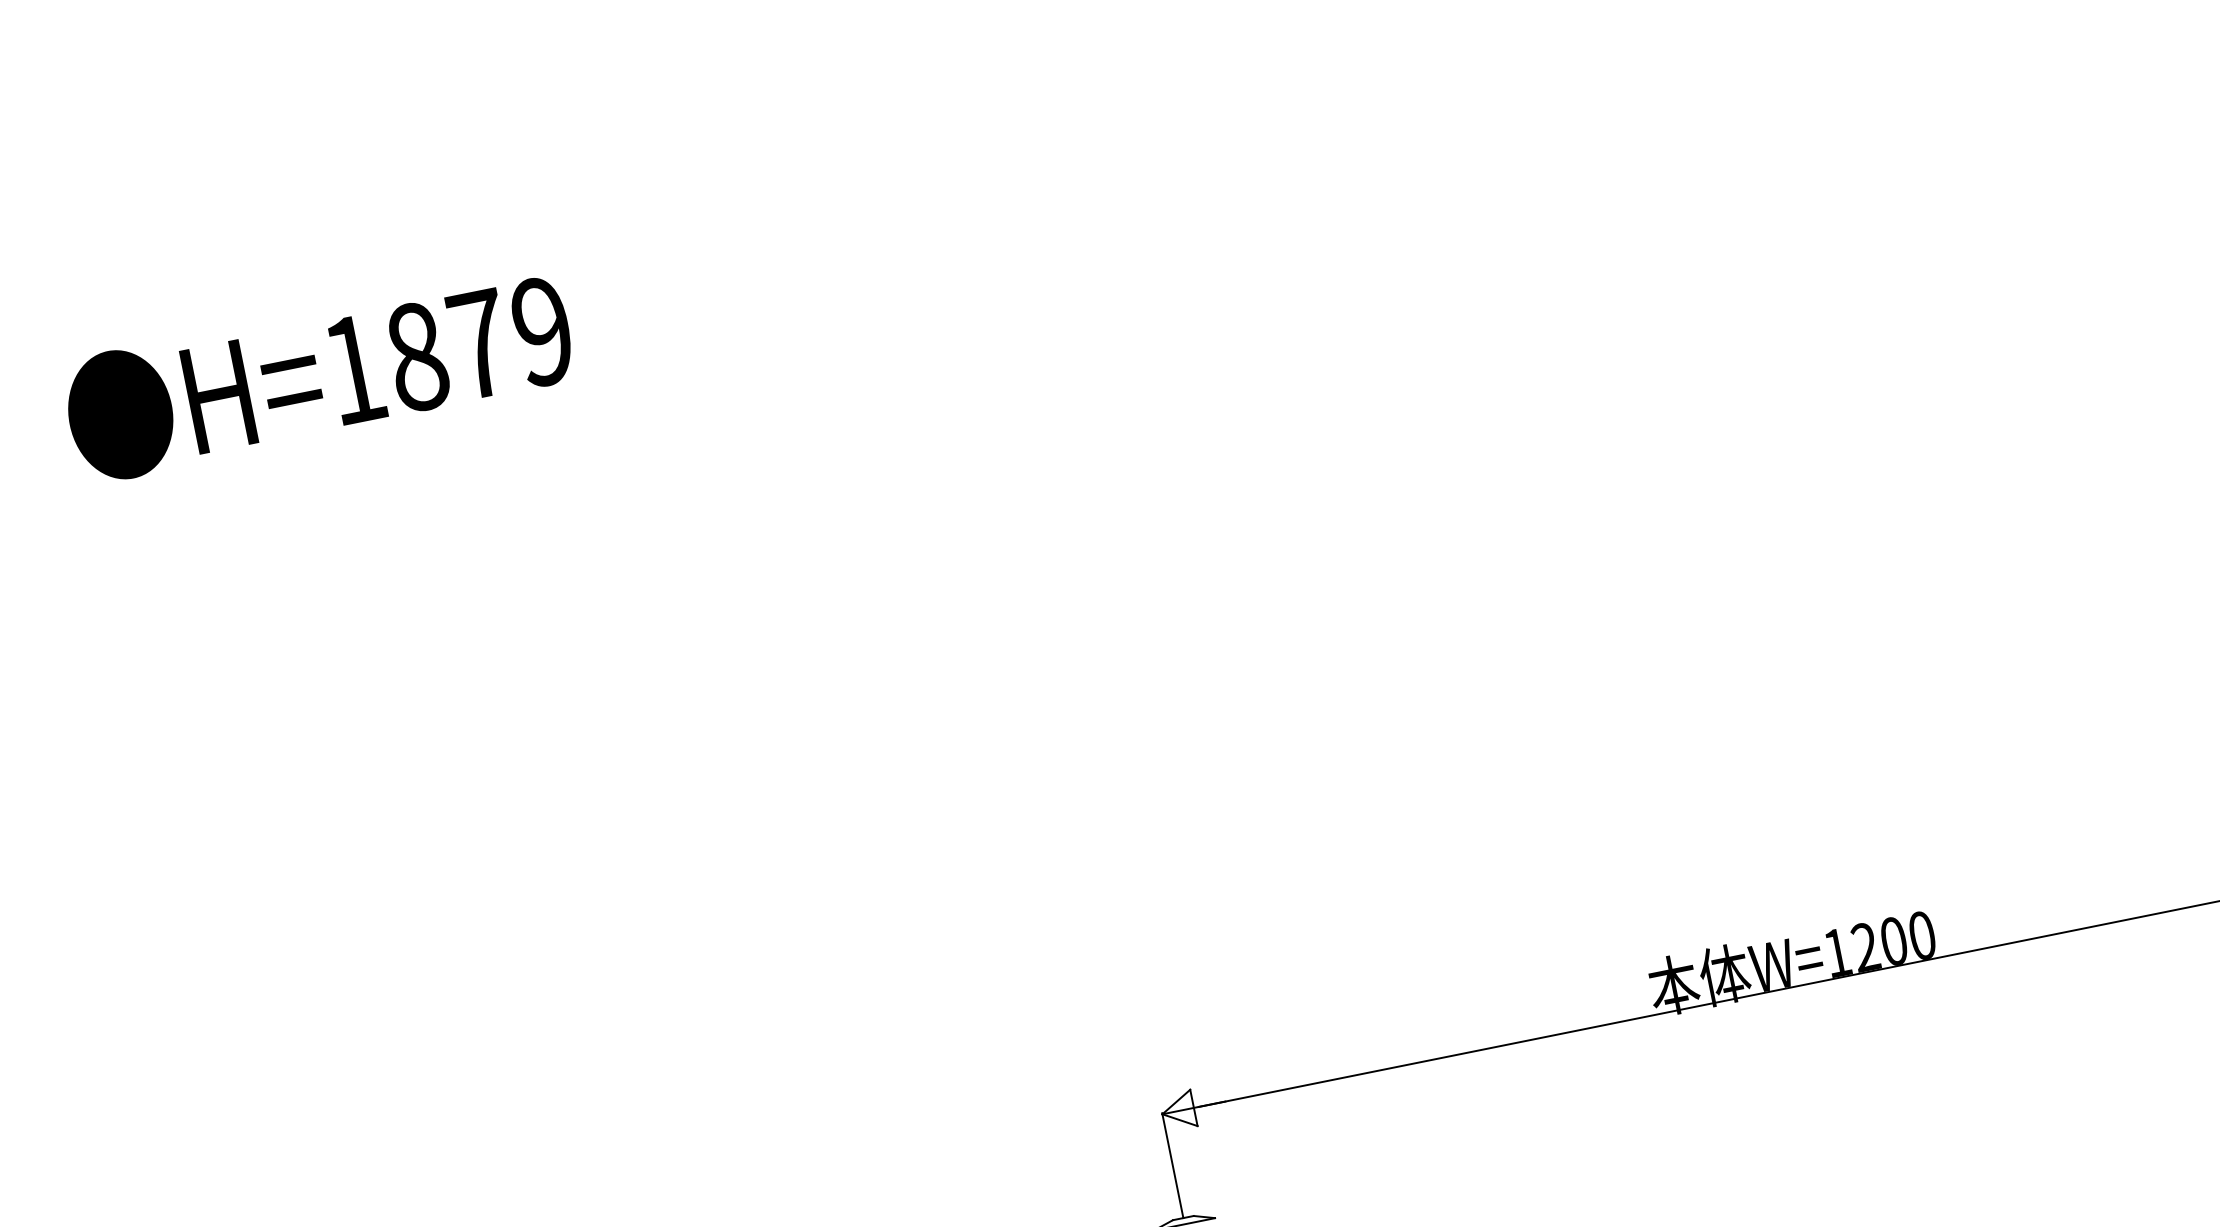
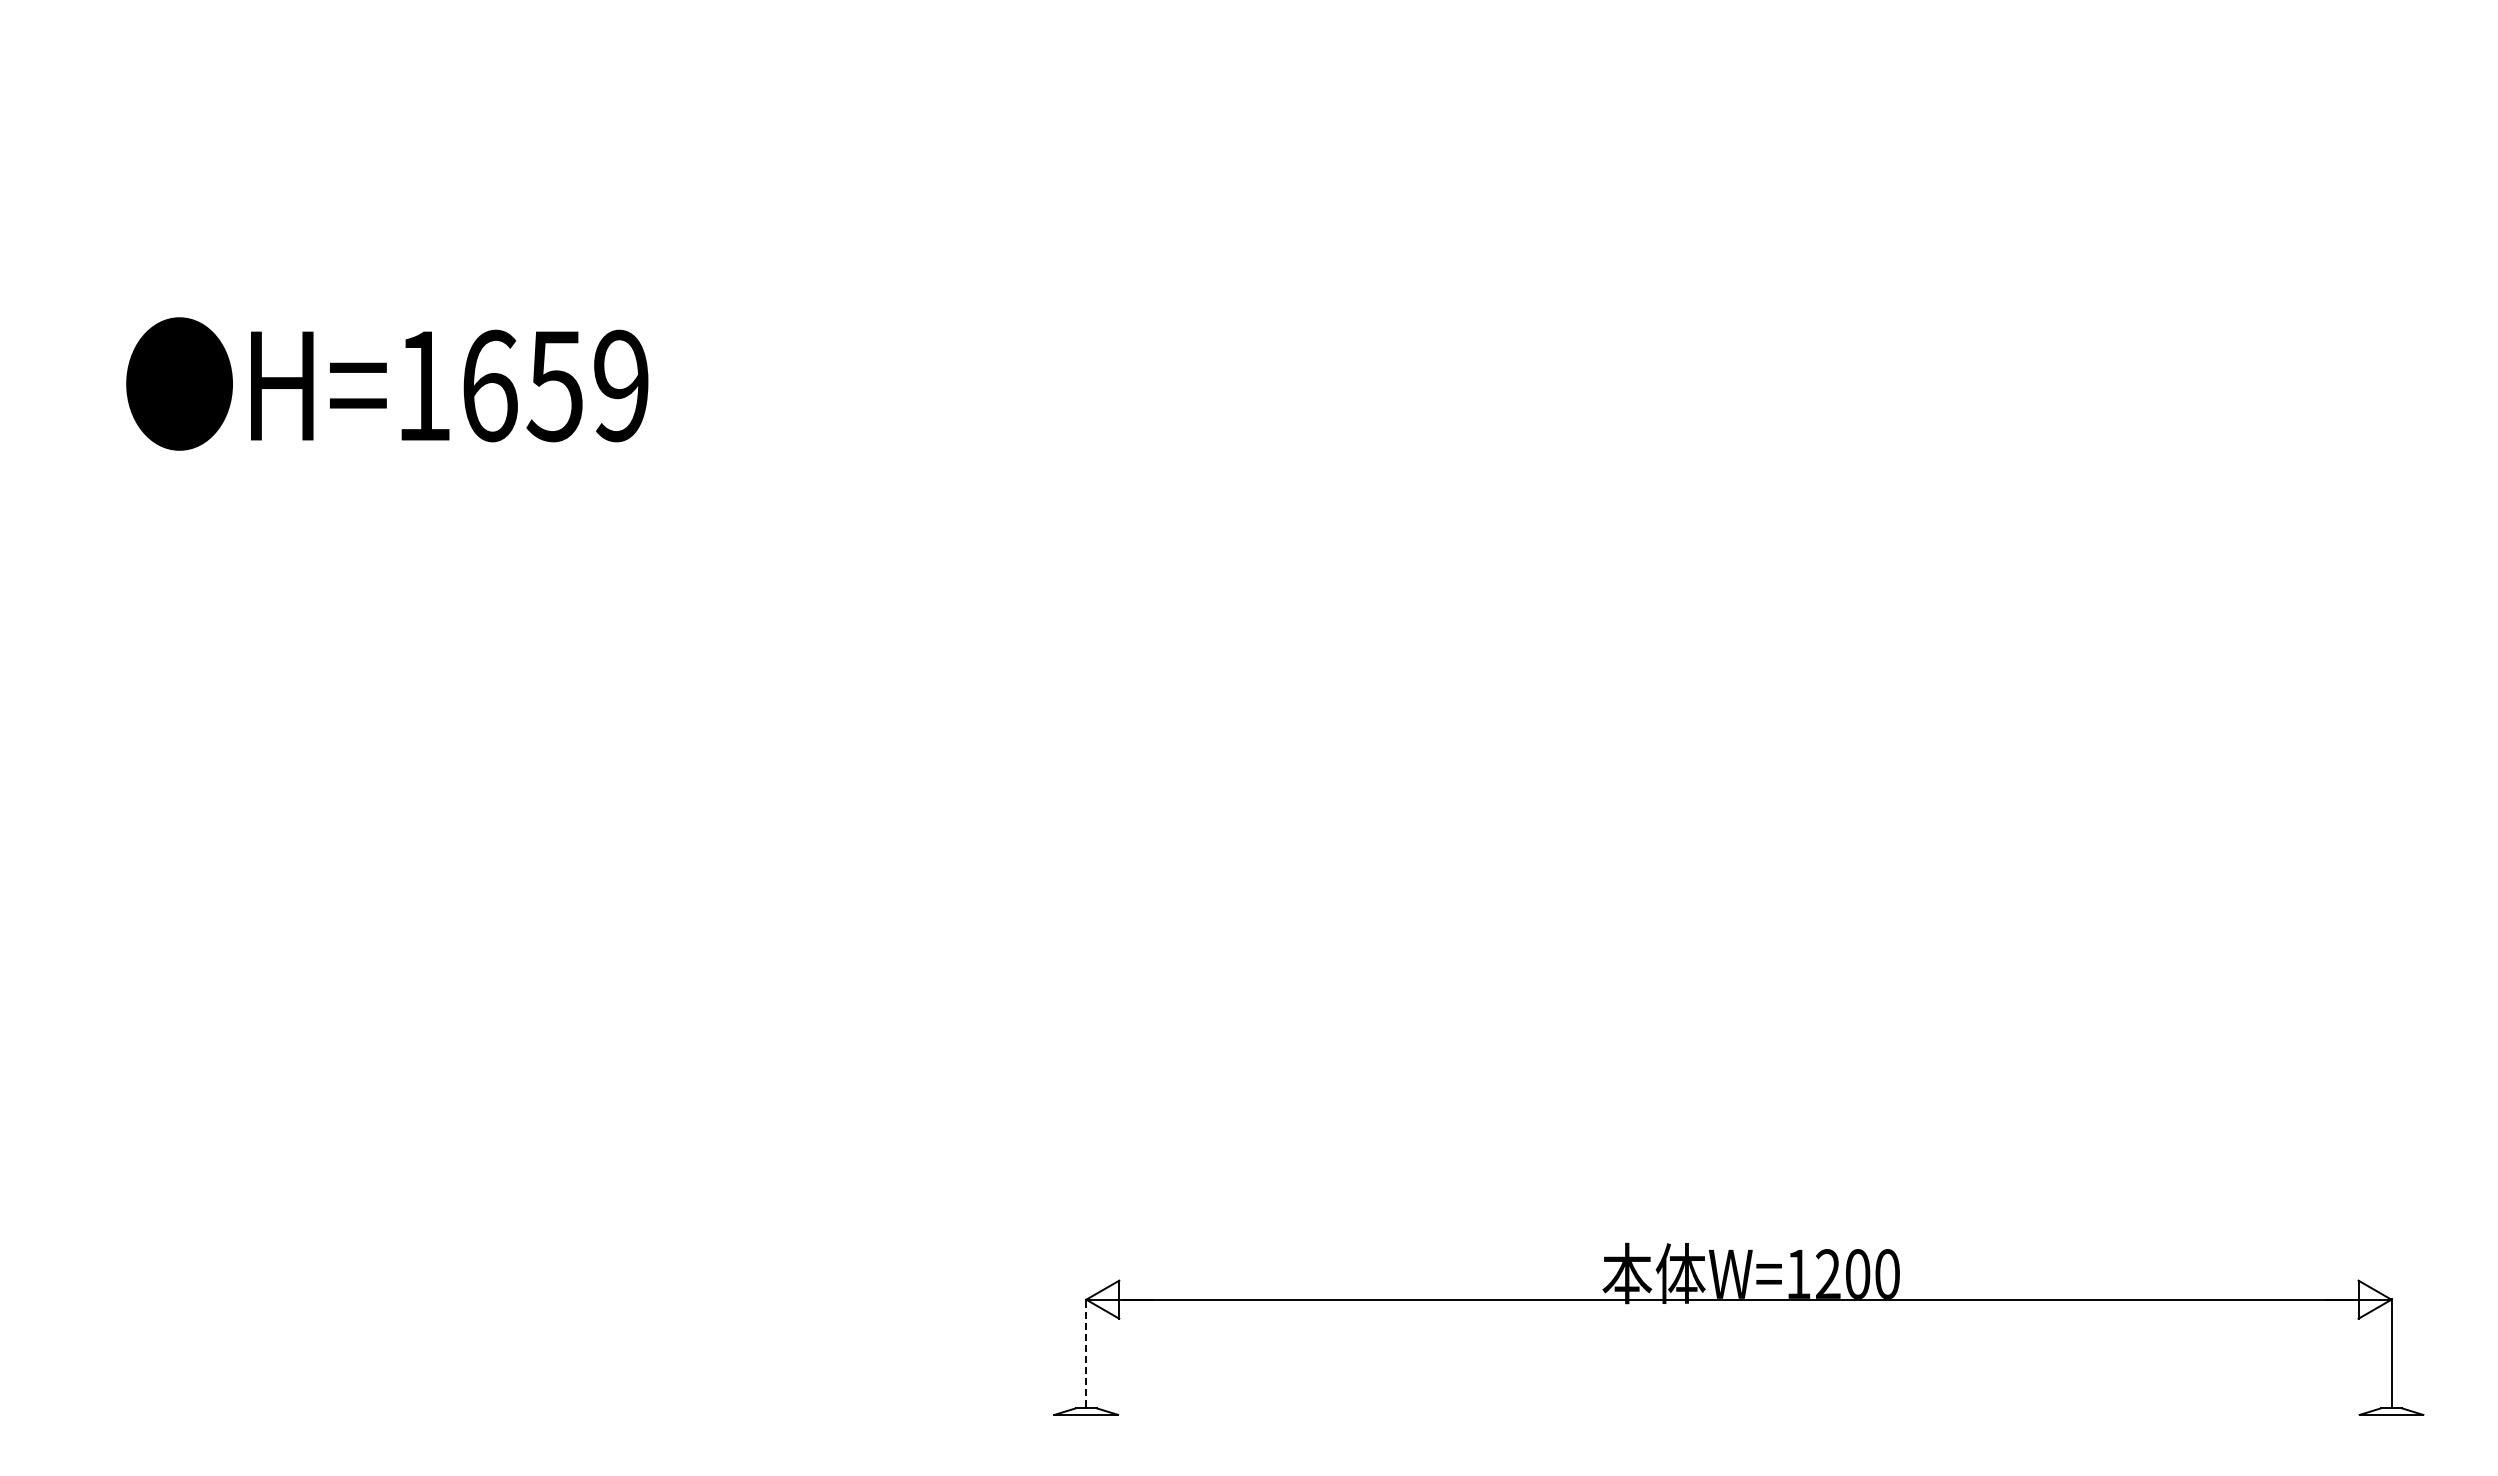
text: (448, 350) -> (522, 385), H=1879 -> H=1659
line: (1172, 1164) -> (1086, 1352), solid -> dashed

